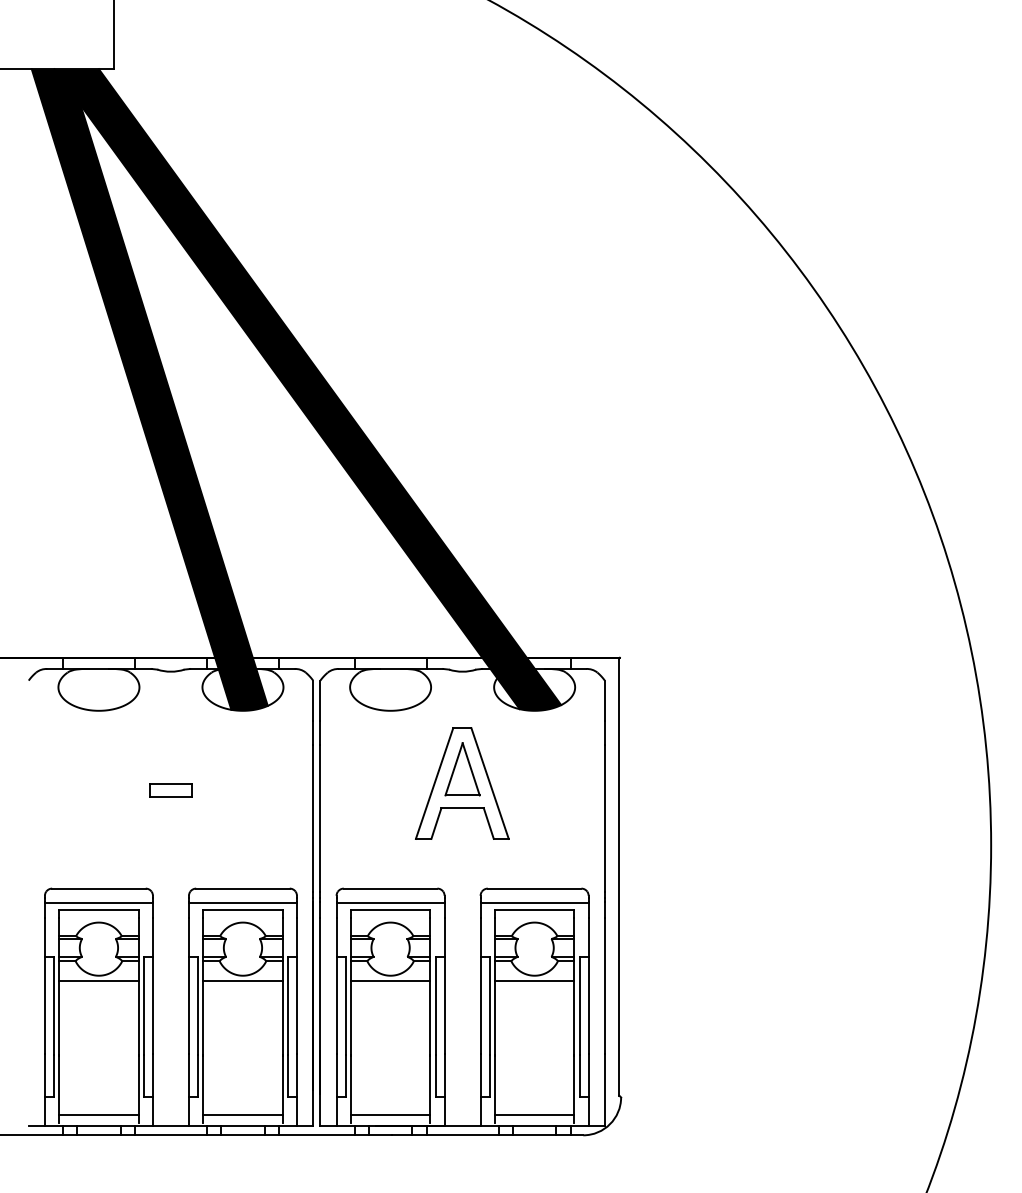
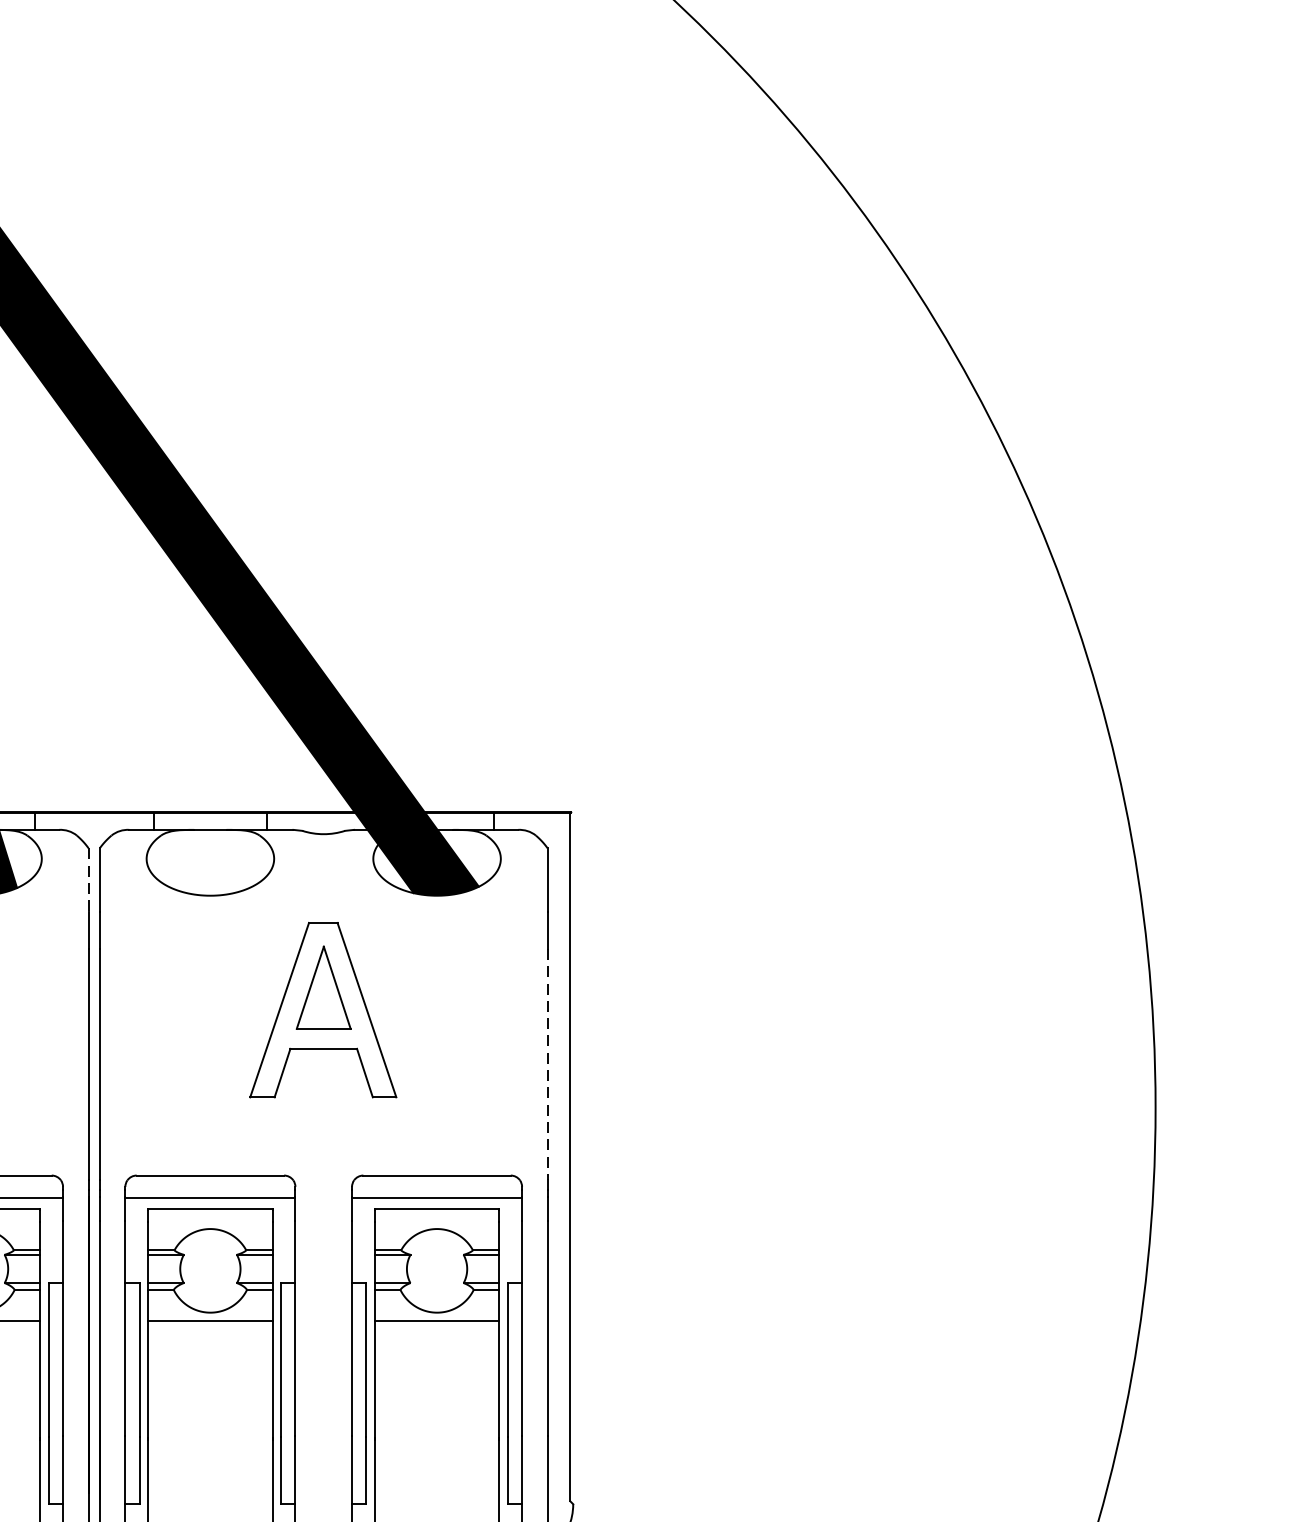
line: (313, 701) -> (89, 881), solid -> dashed
line: (604, 818) -> (547, 1065), solid -> dashed

